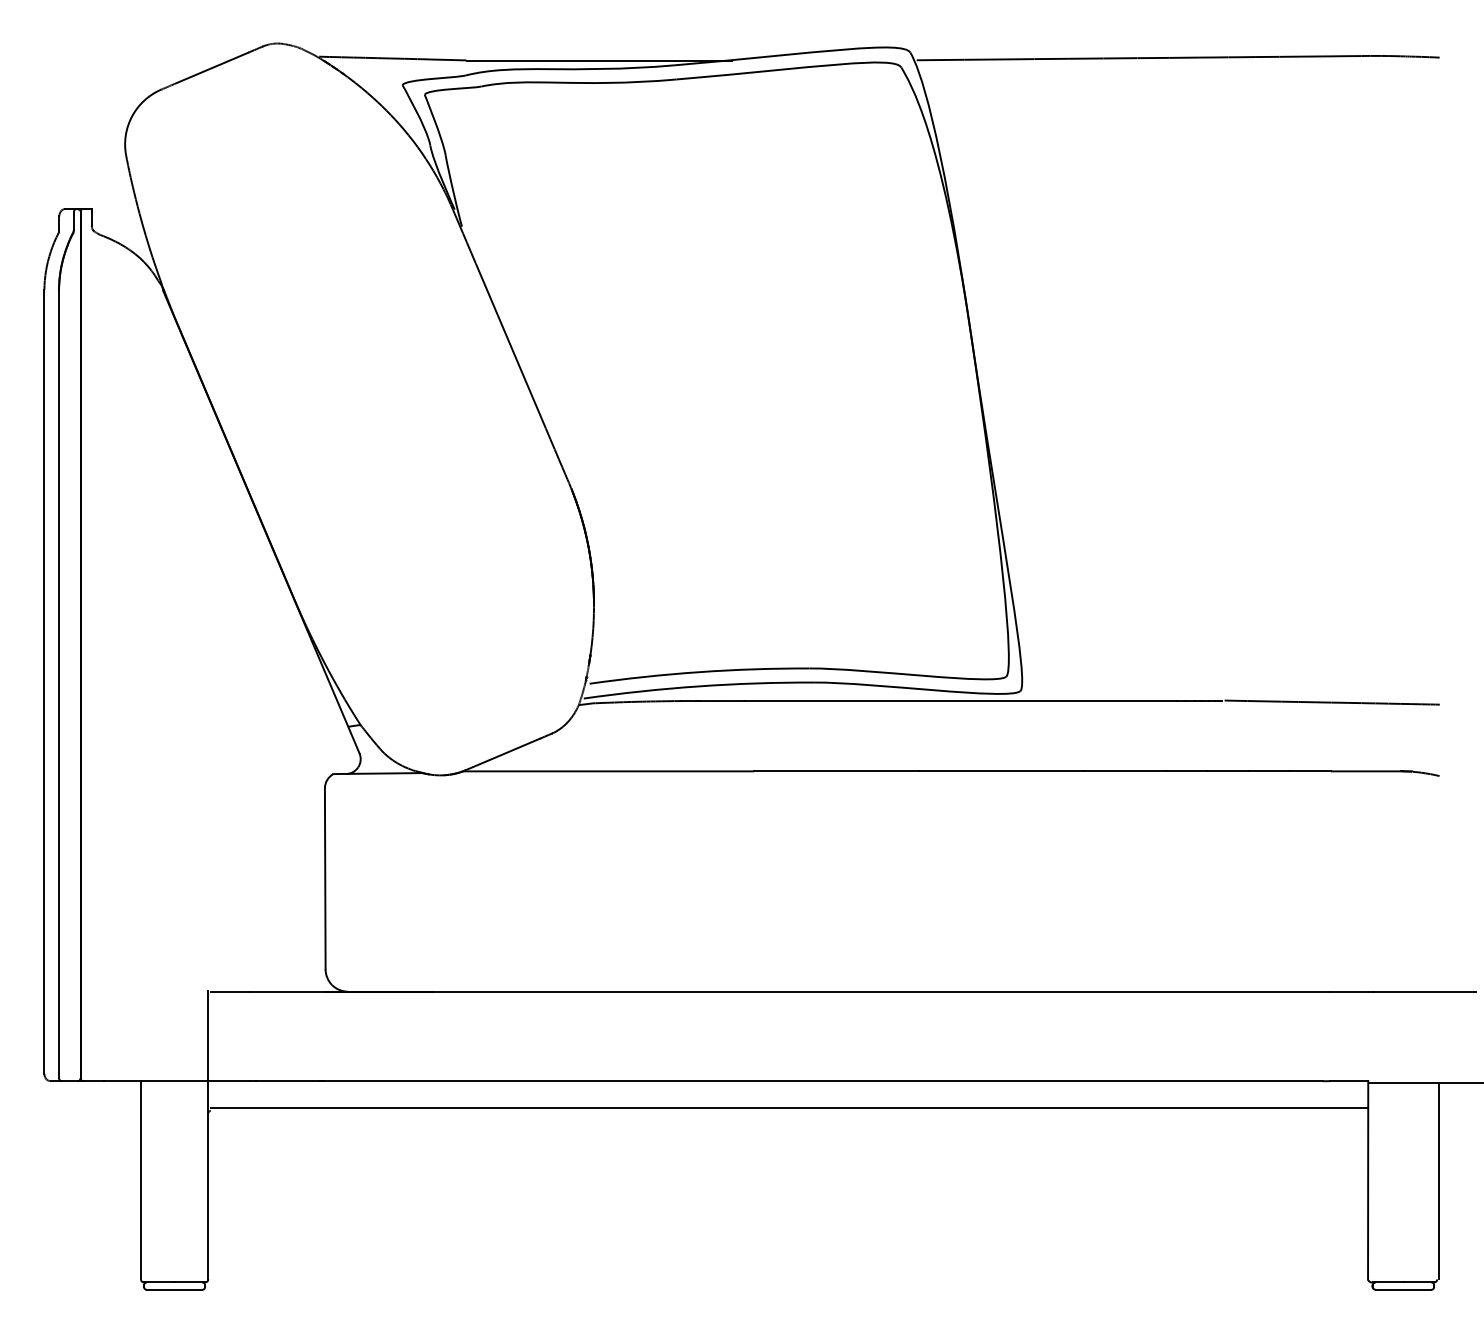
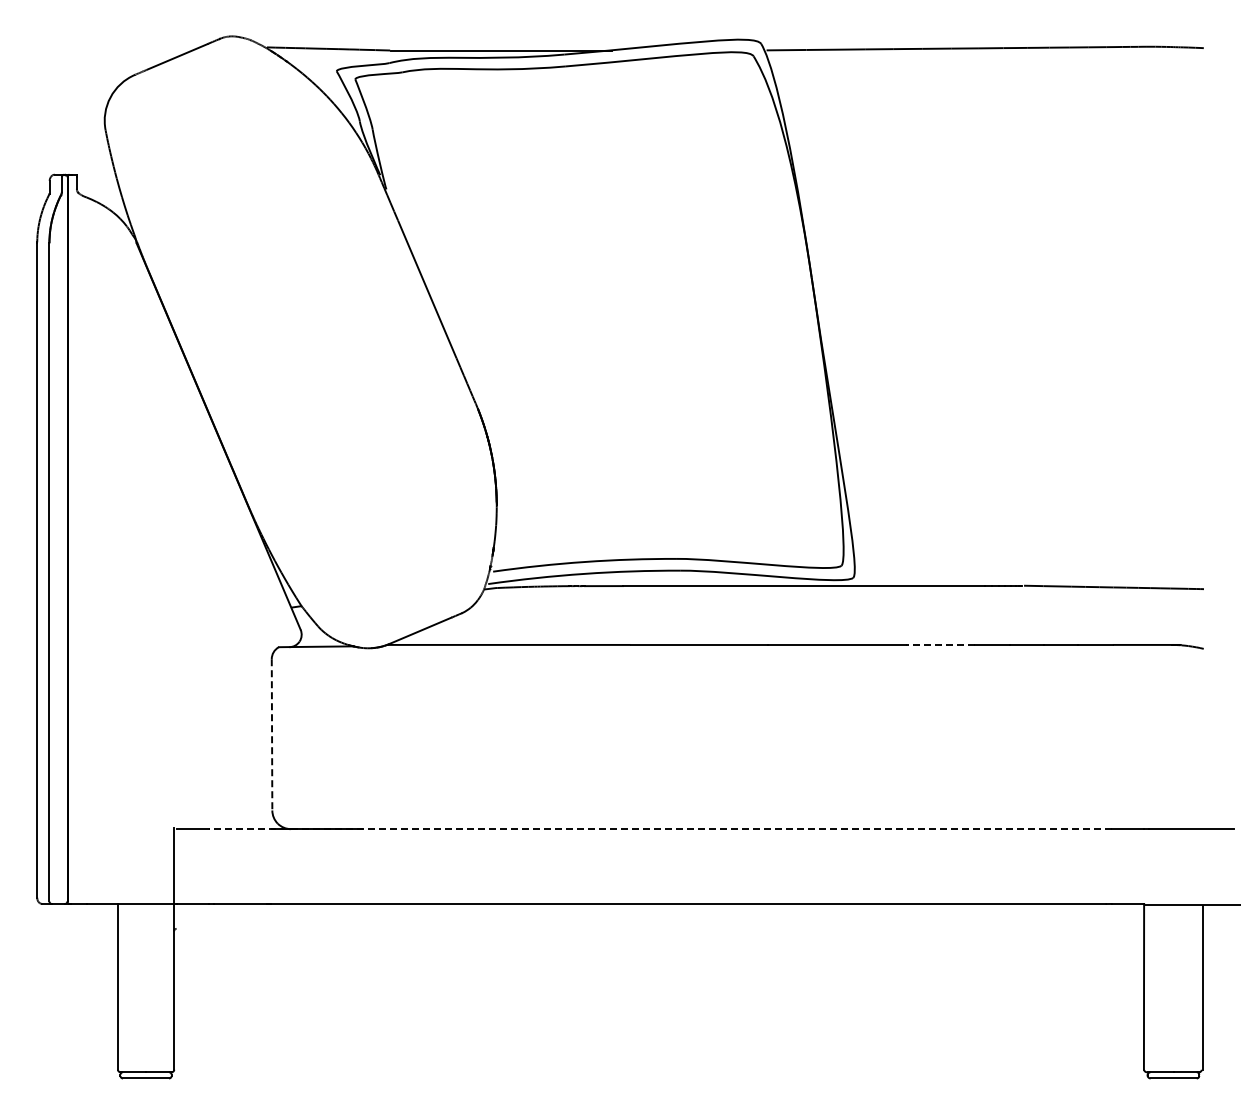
line: (1124, 770) -> (940, 644), solid -> dashed
line: (325, 878) -> (272, 734), solid -> dashed
line: (788, 992) -> (659, 829), solid -> dashed
line: (788, 1108) -> (659, 926), removed

